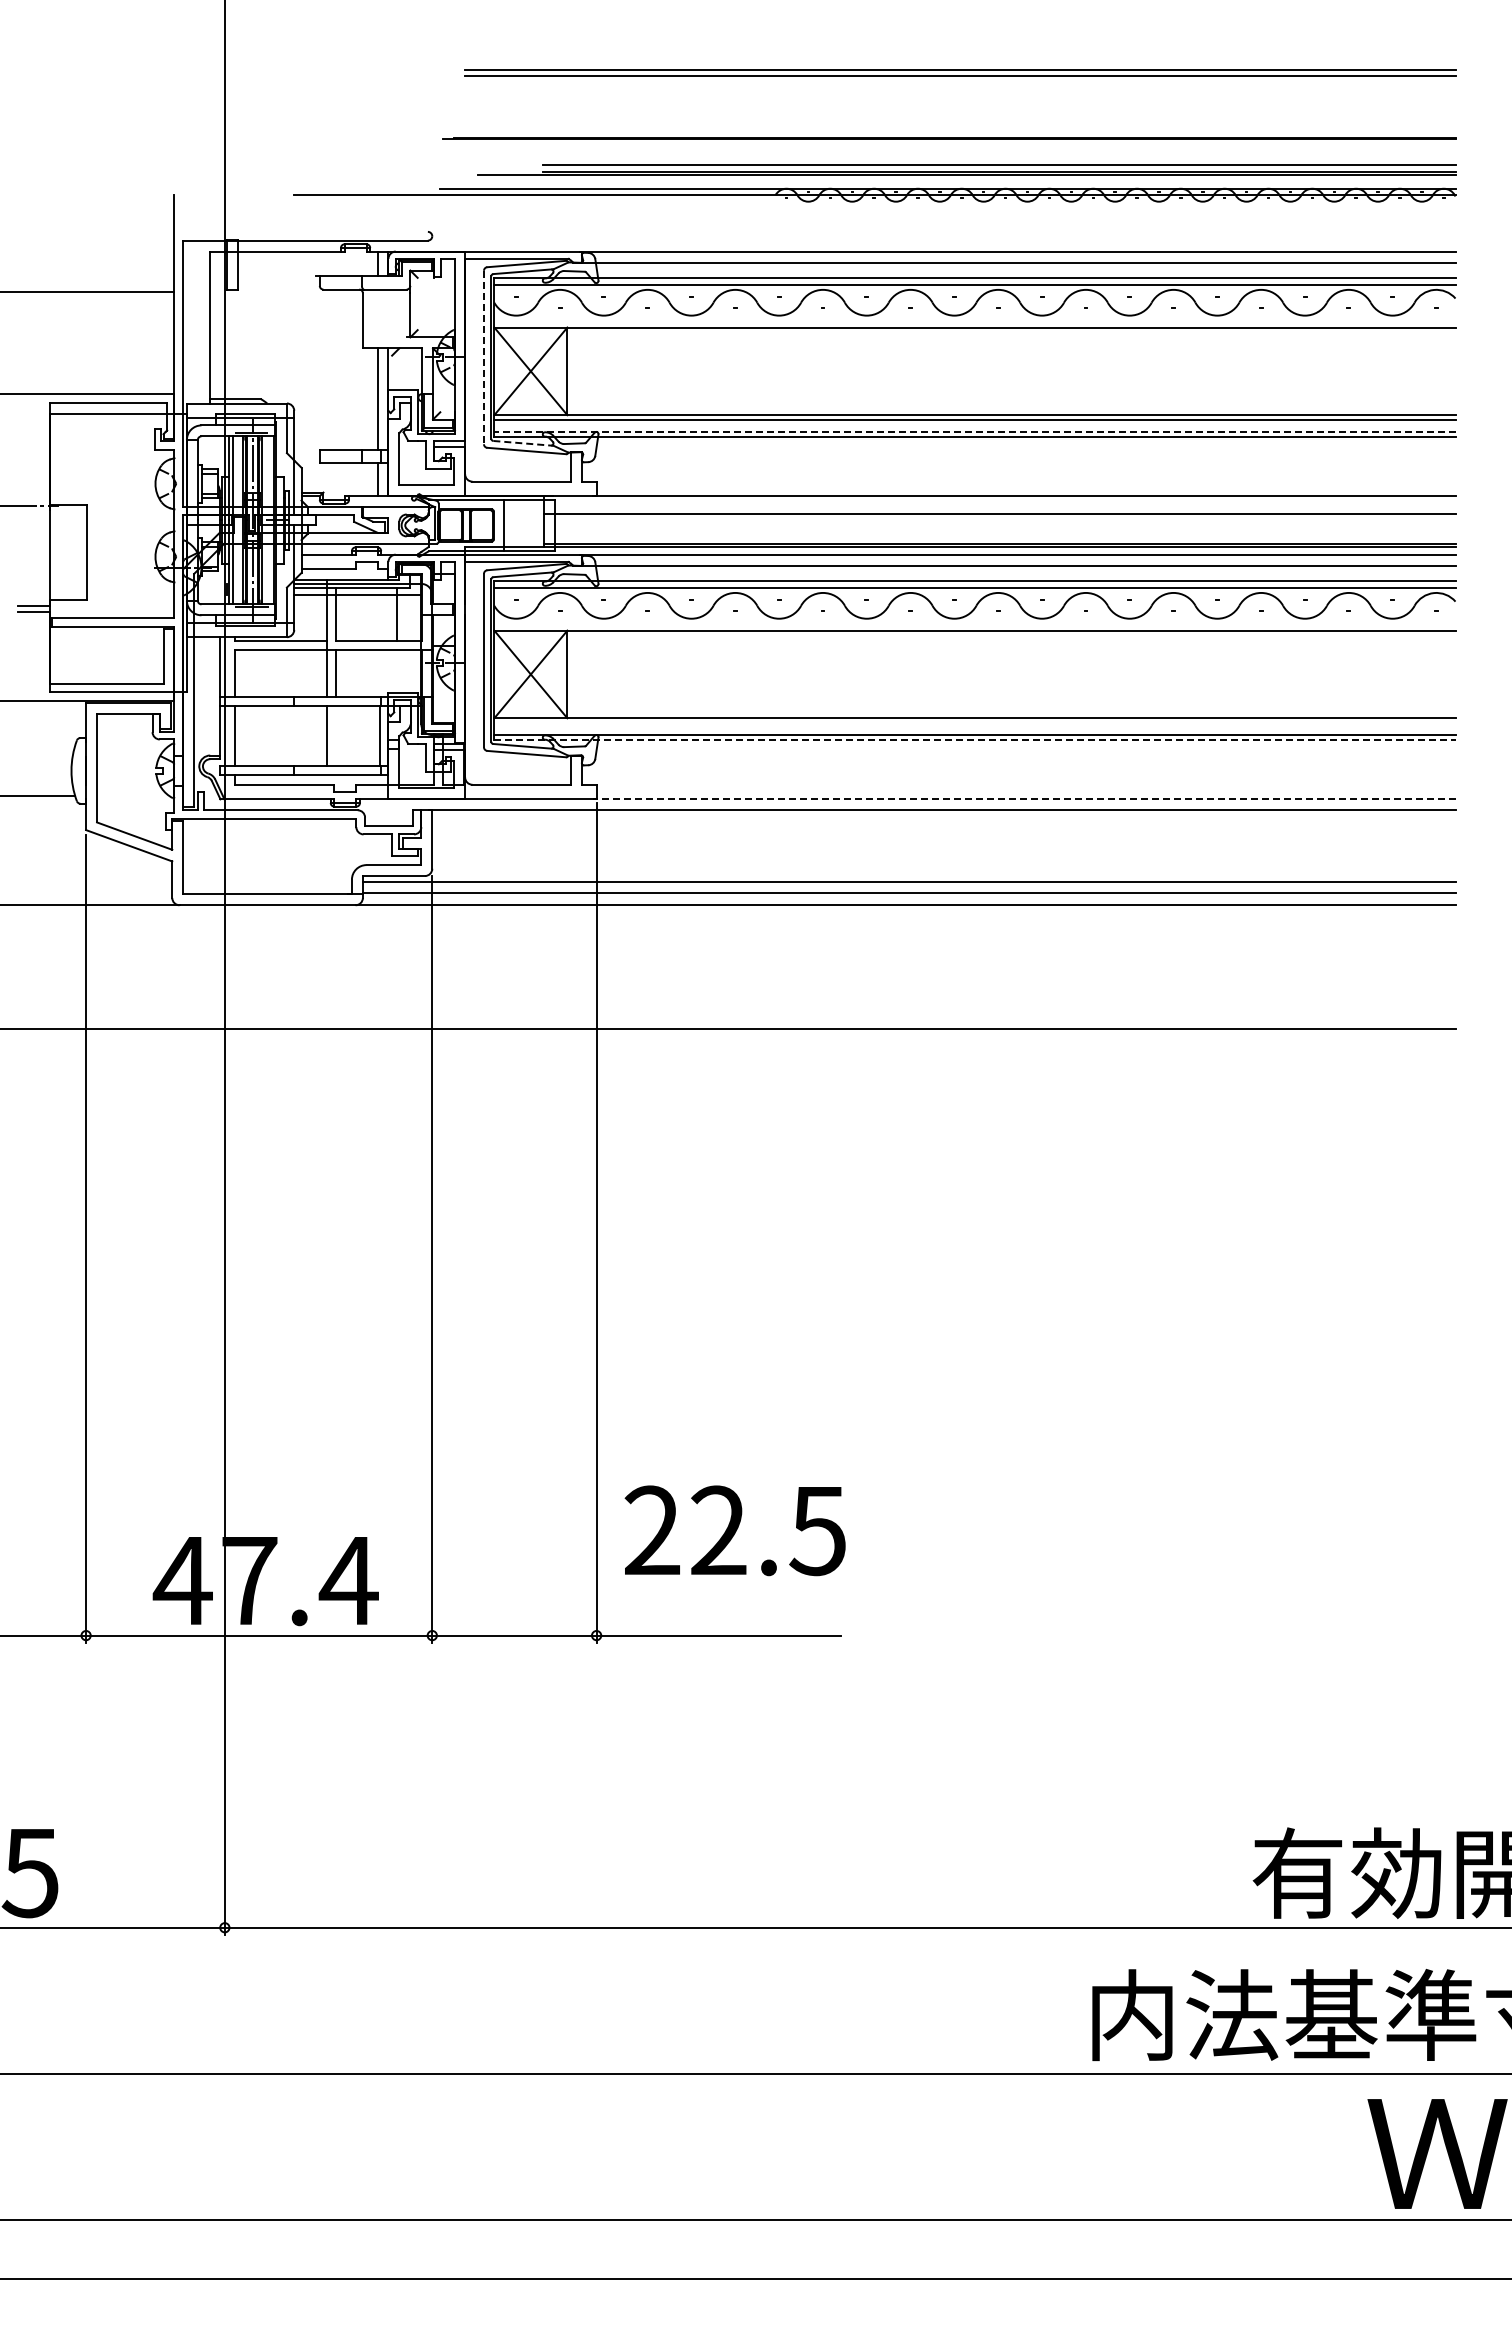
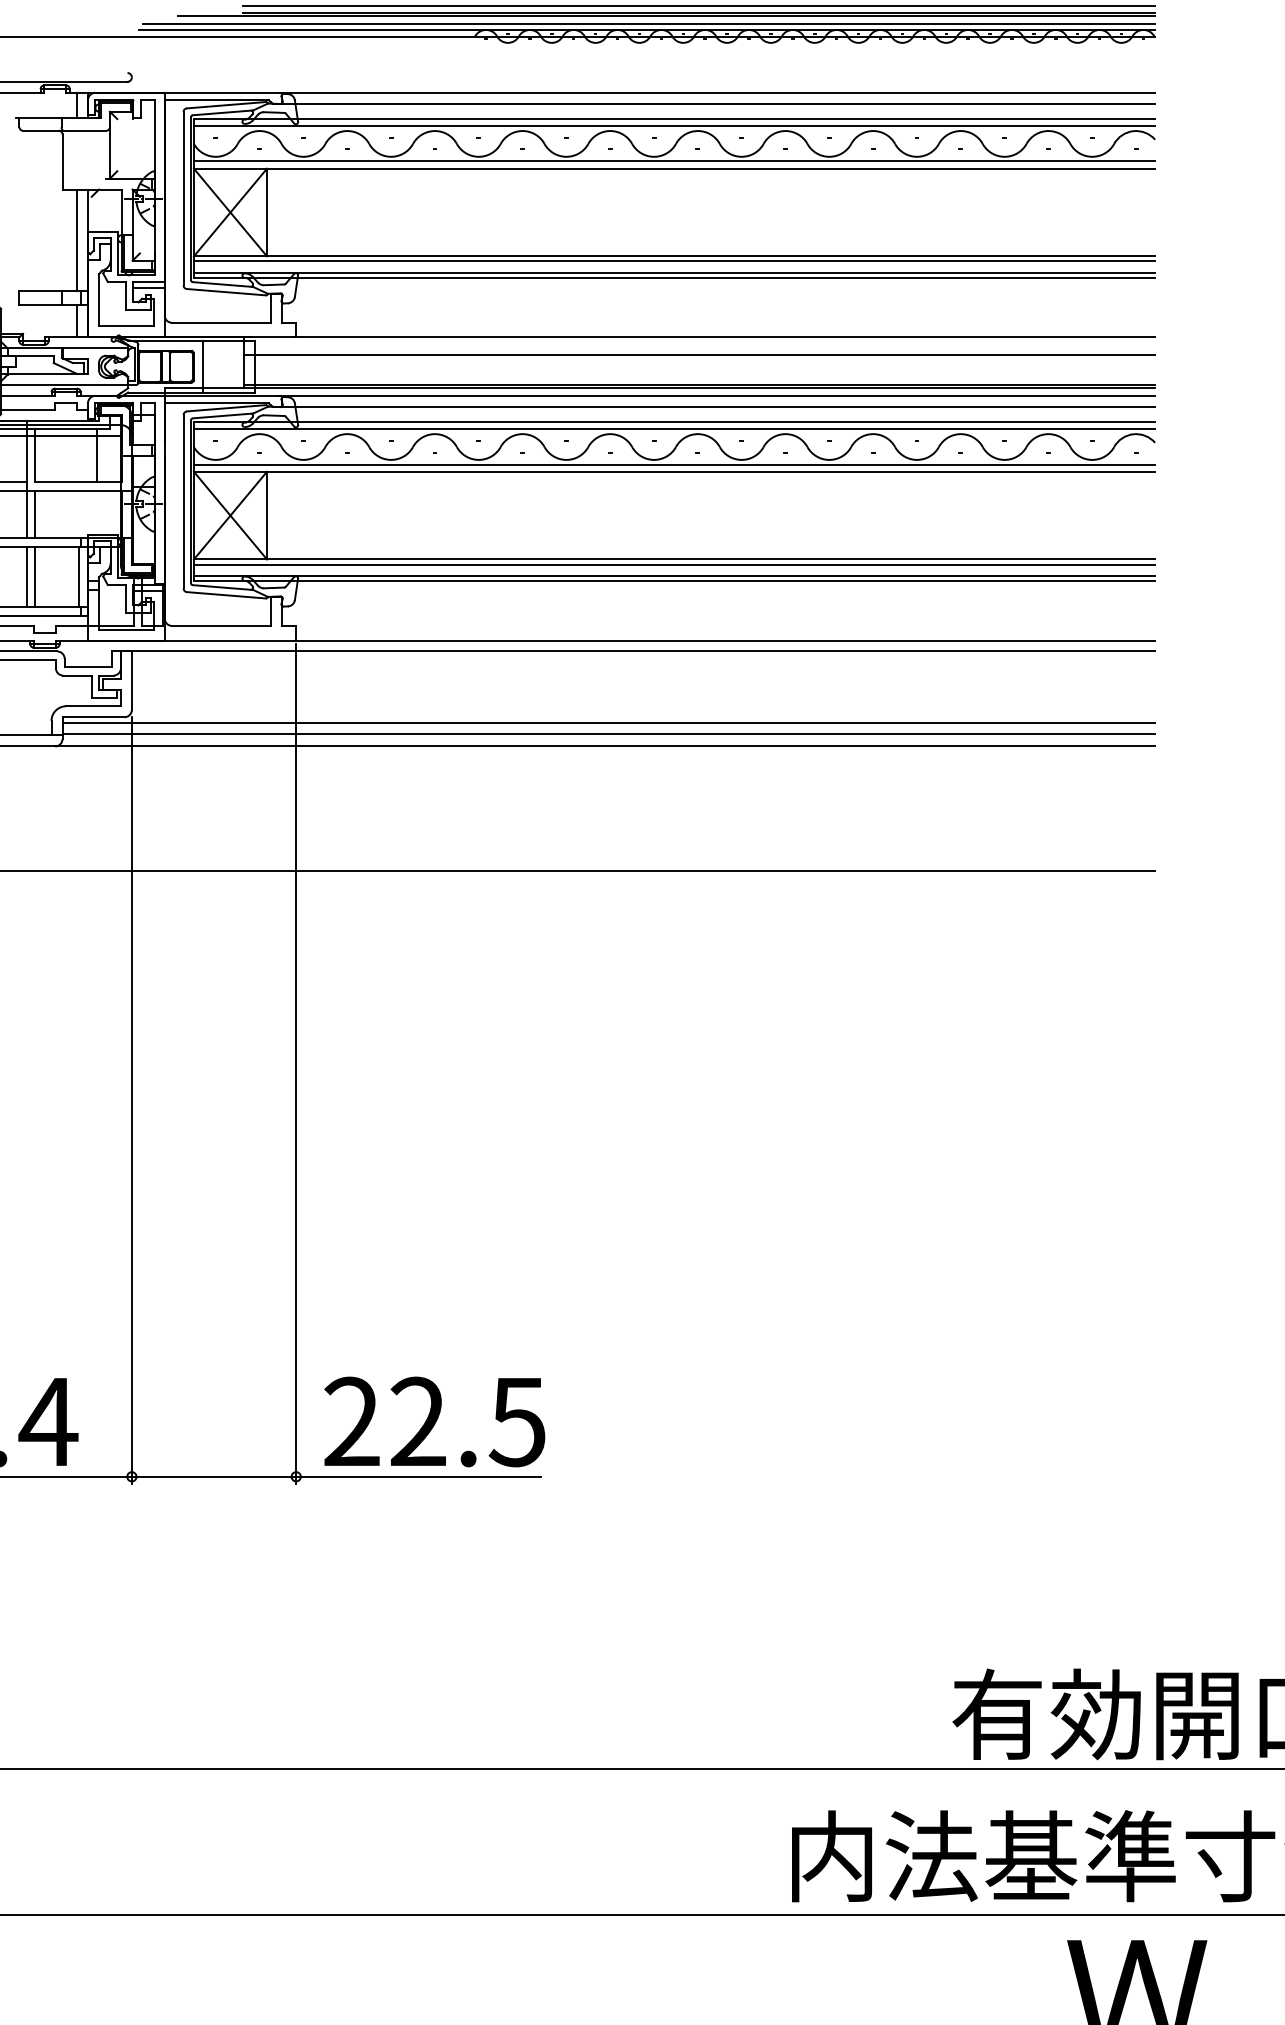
line: (949, 182) -> (649, 23), added
line: (974, 320) -> (674, 161), added
line: (483, 357) -> (183, 198), dashed -> solid
line: (974, 431) -> (674, 272), dashed -> solid
line: (523, 443) -> (223, 284), dashed -> solid
line: (974, 623) -> (674, 464), added
line: (974, 723) -> (674, 564), added
line: (335, 735) -> (35, 576), added
line: (974, 740) -> (674, 581), dashed -> solid
line: (1023, 799) -> (723, 640), dashed -> solid
text: (734, 1530) -> (434, 1421), moved

